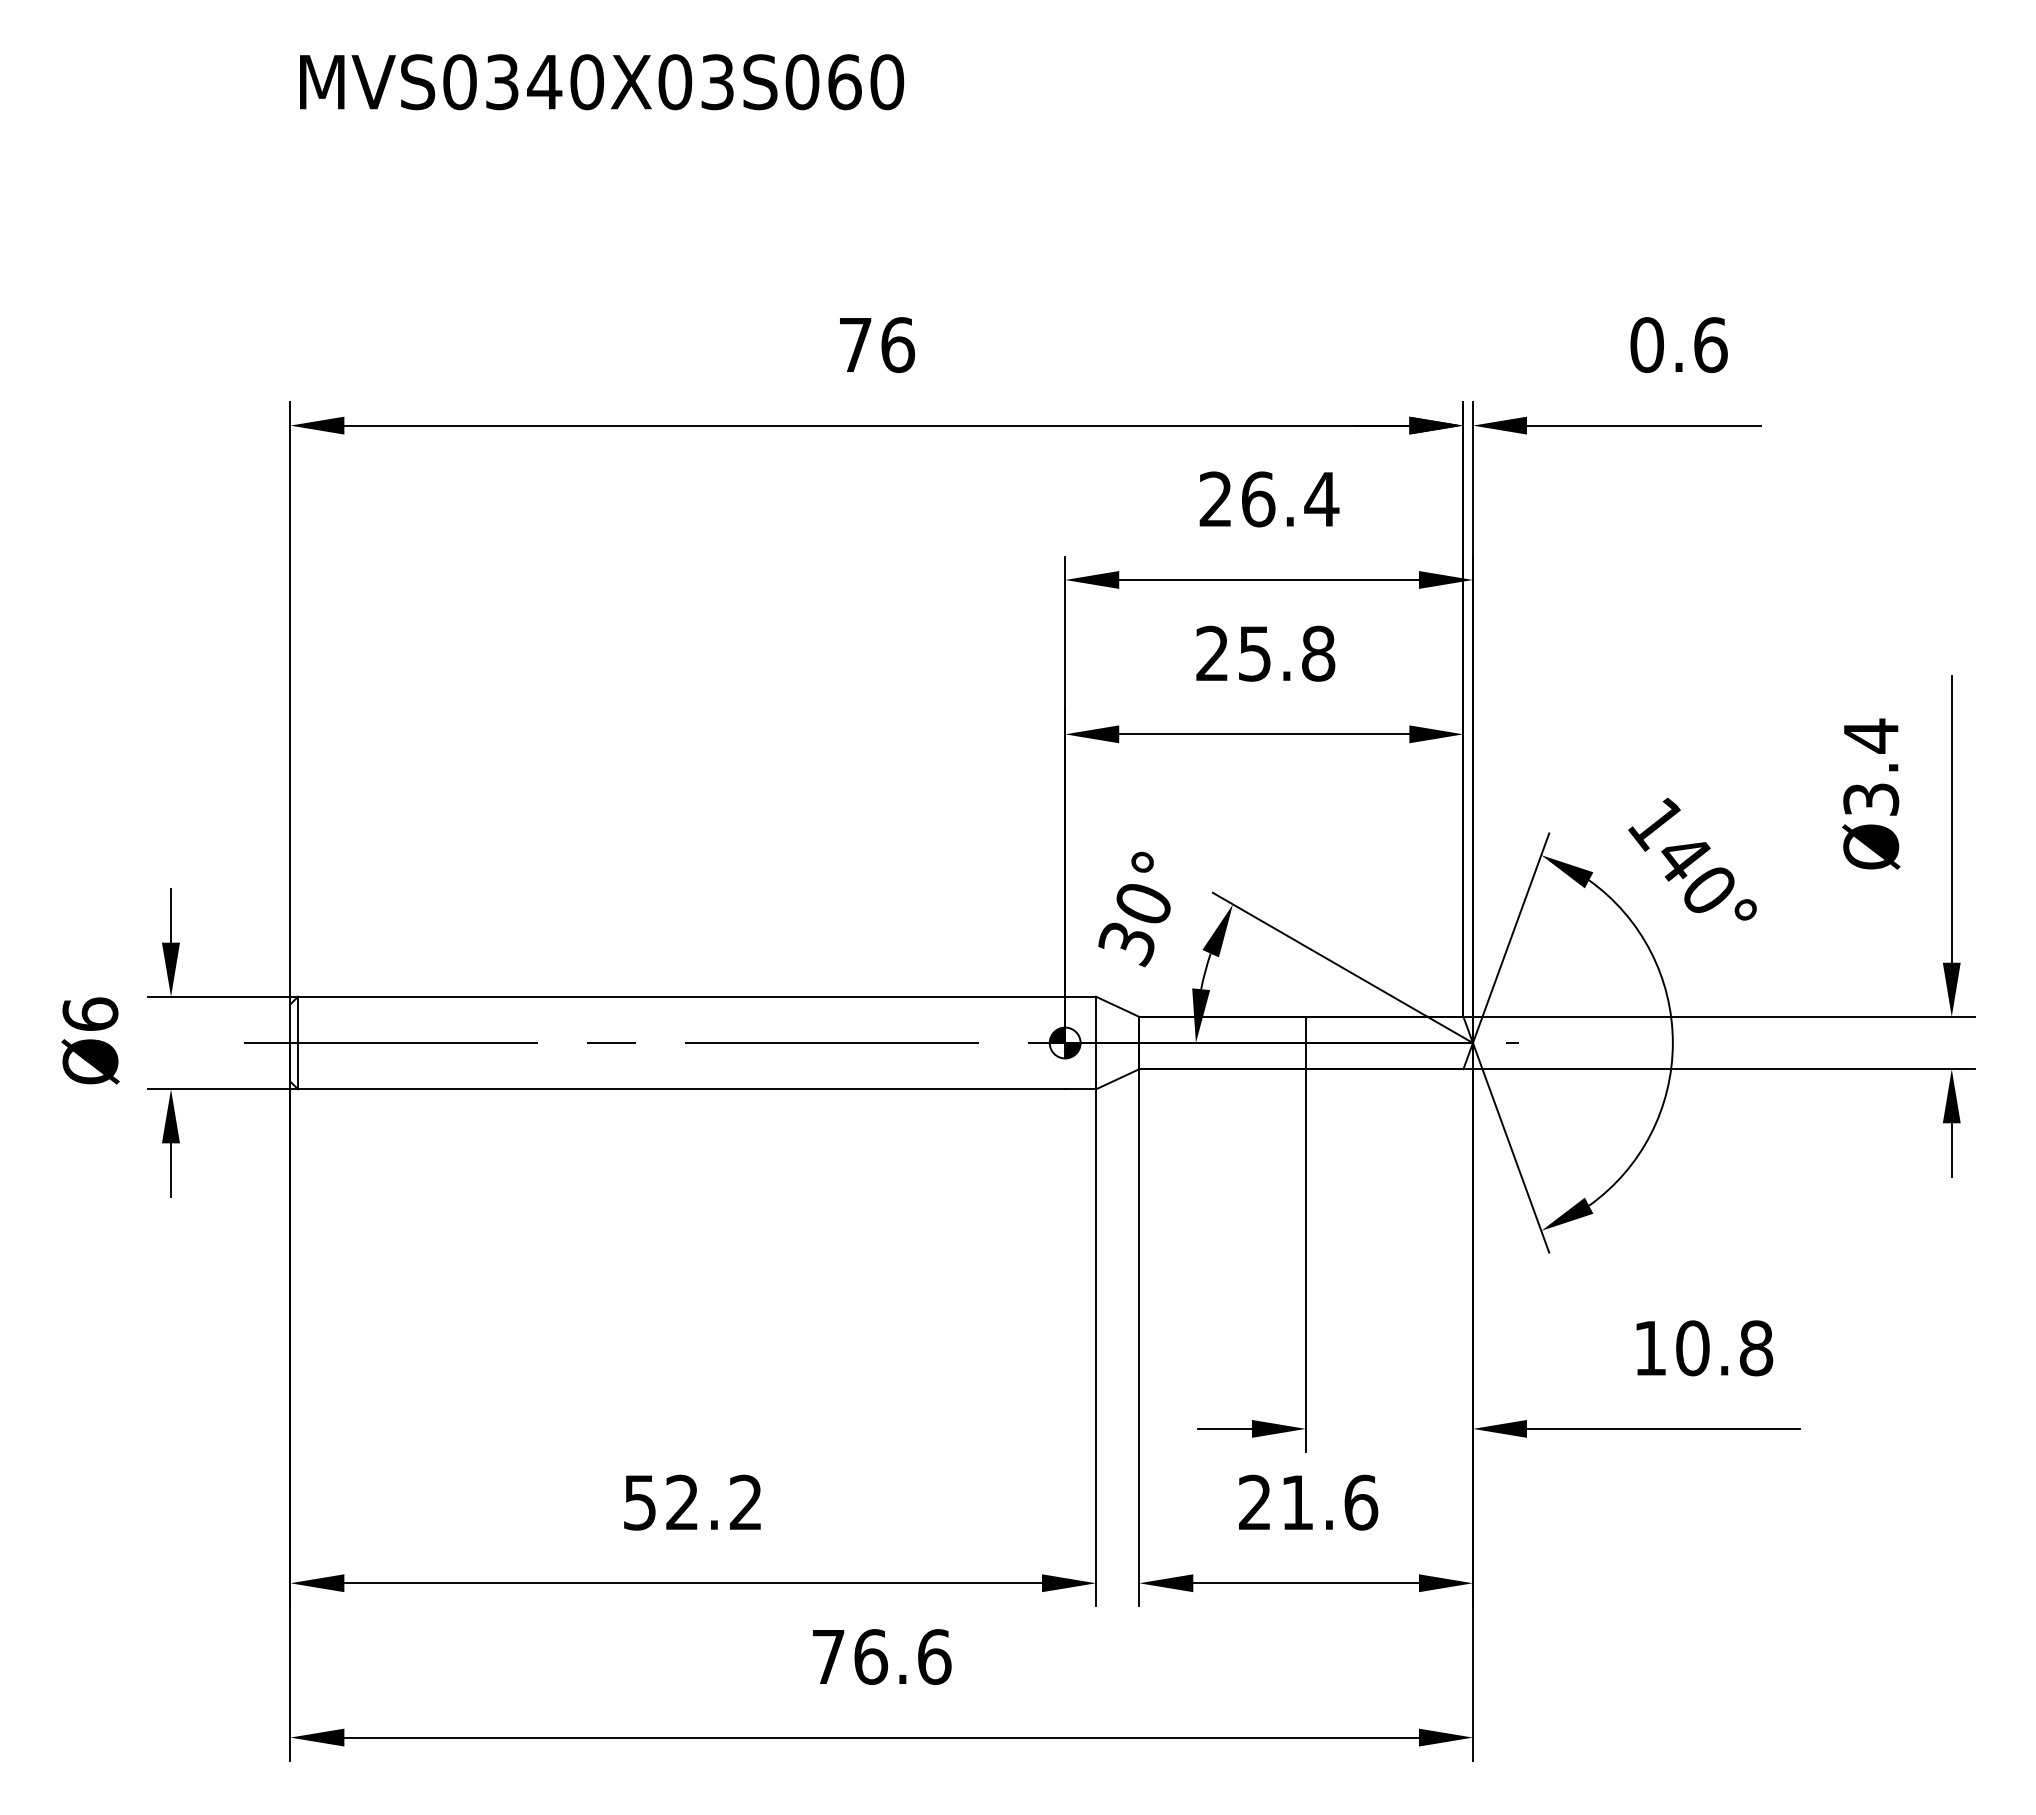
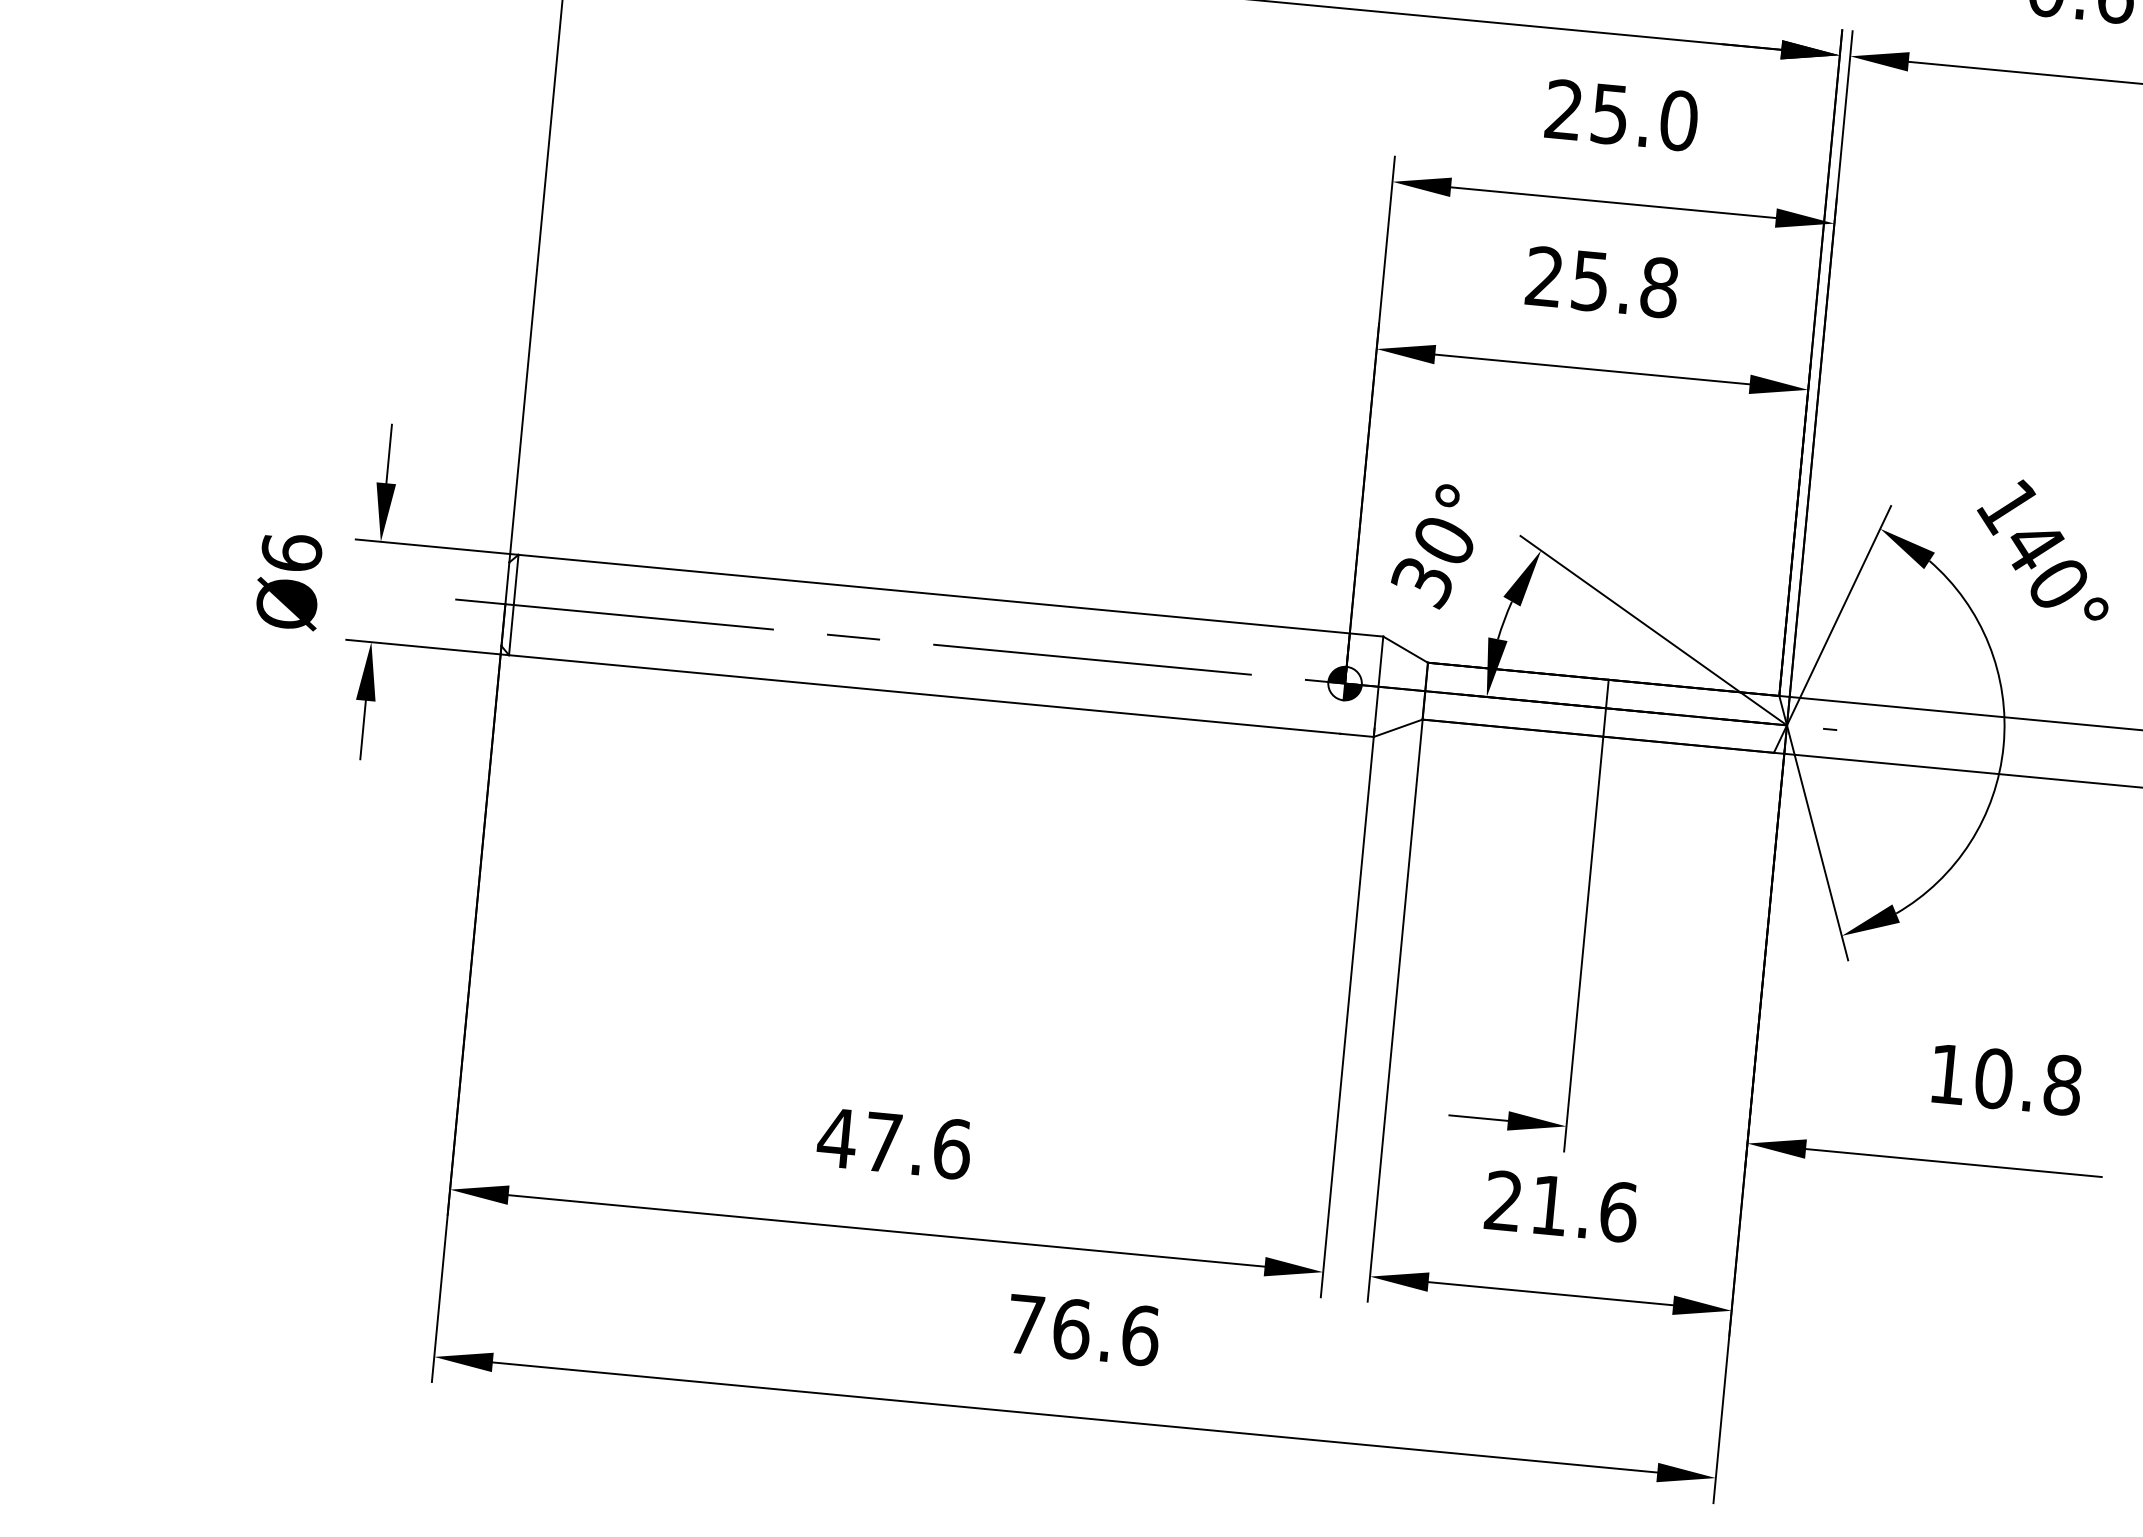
text: (1290, 499) -> (1644, 117), 26.4 -> 25.0
text: (692, 1502) -> (894, 1143), 52.2 -> 47.6

